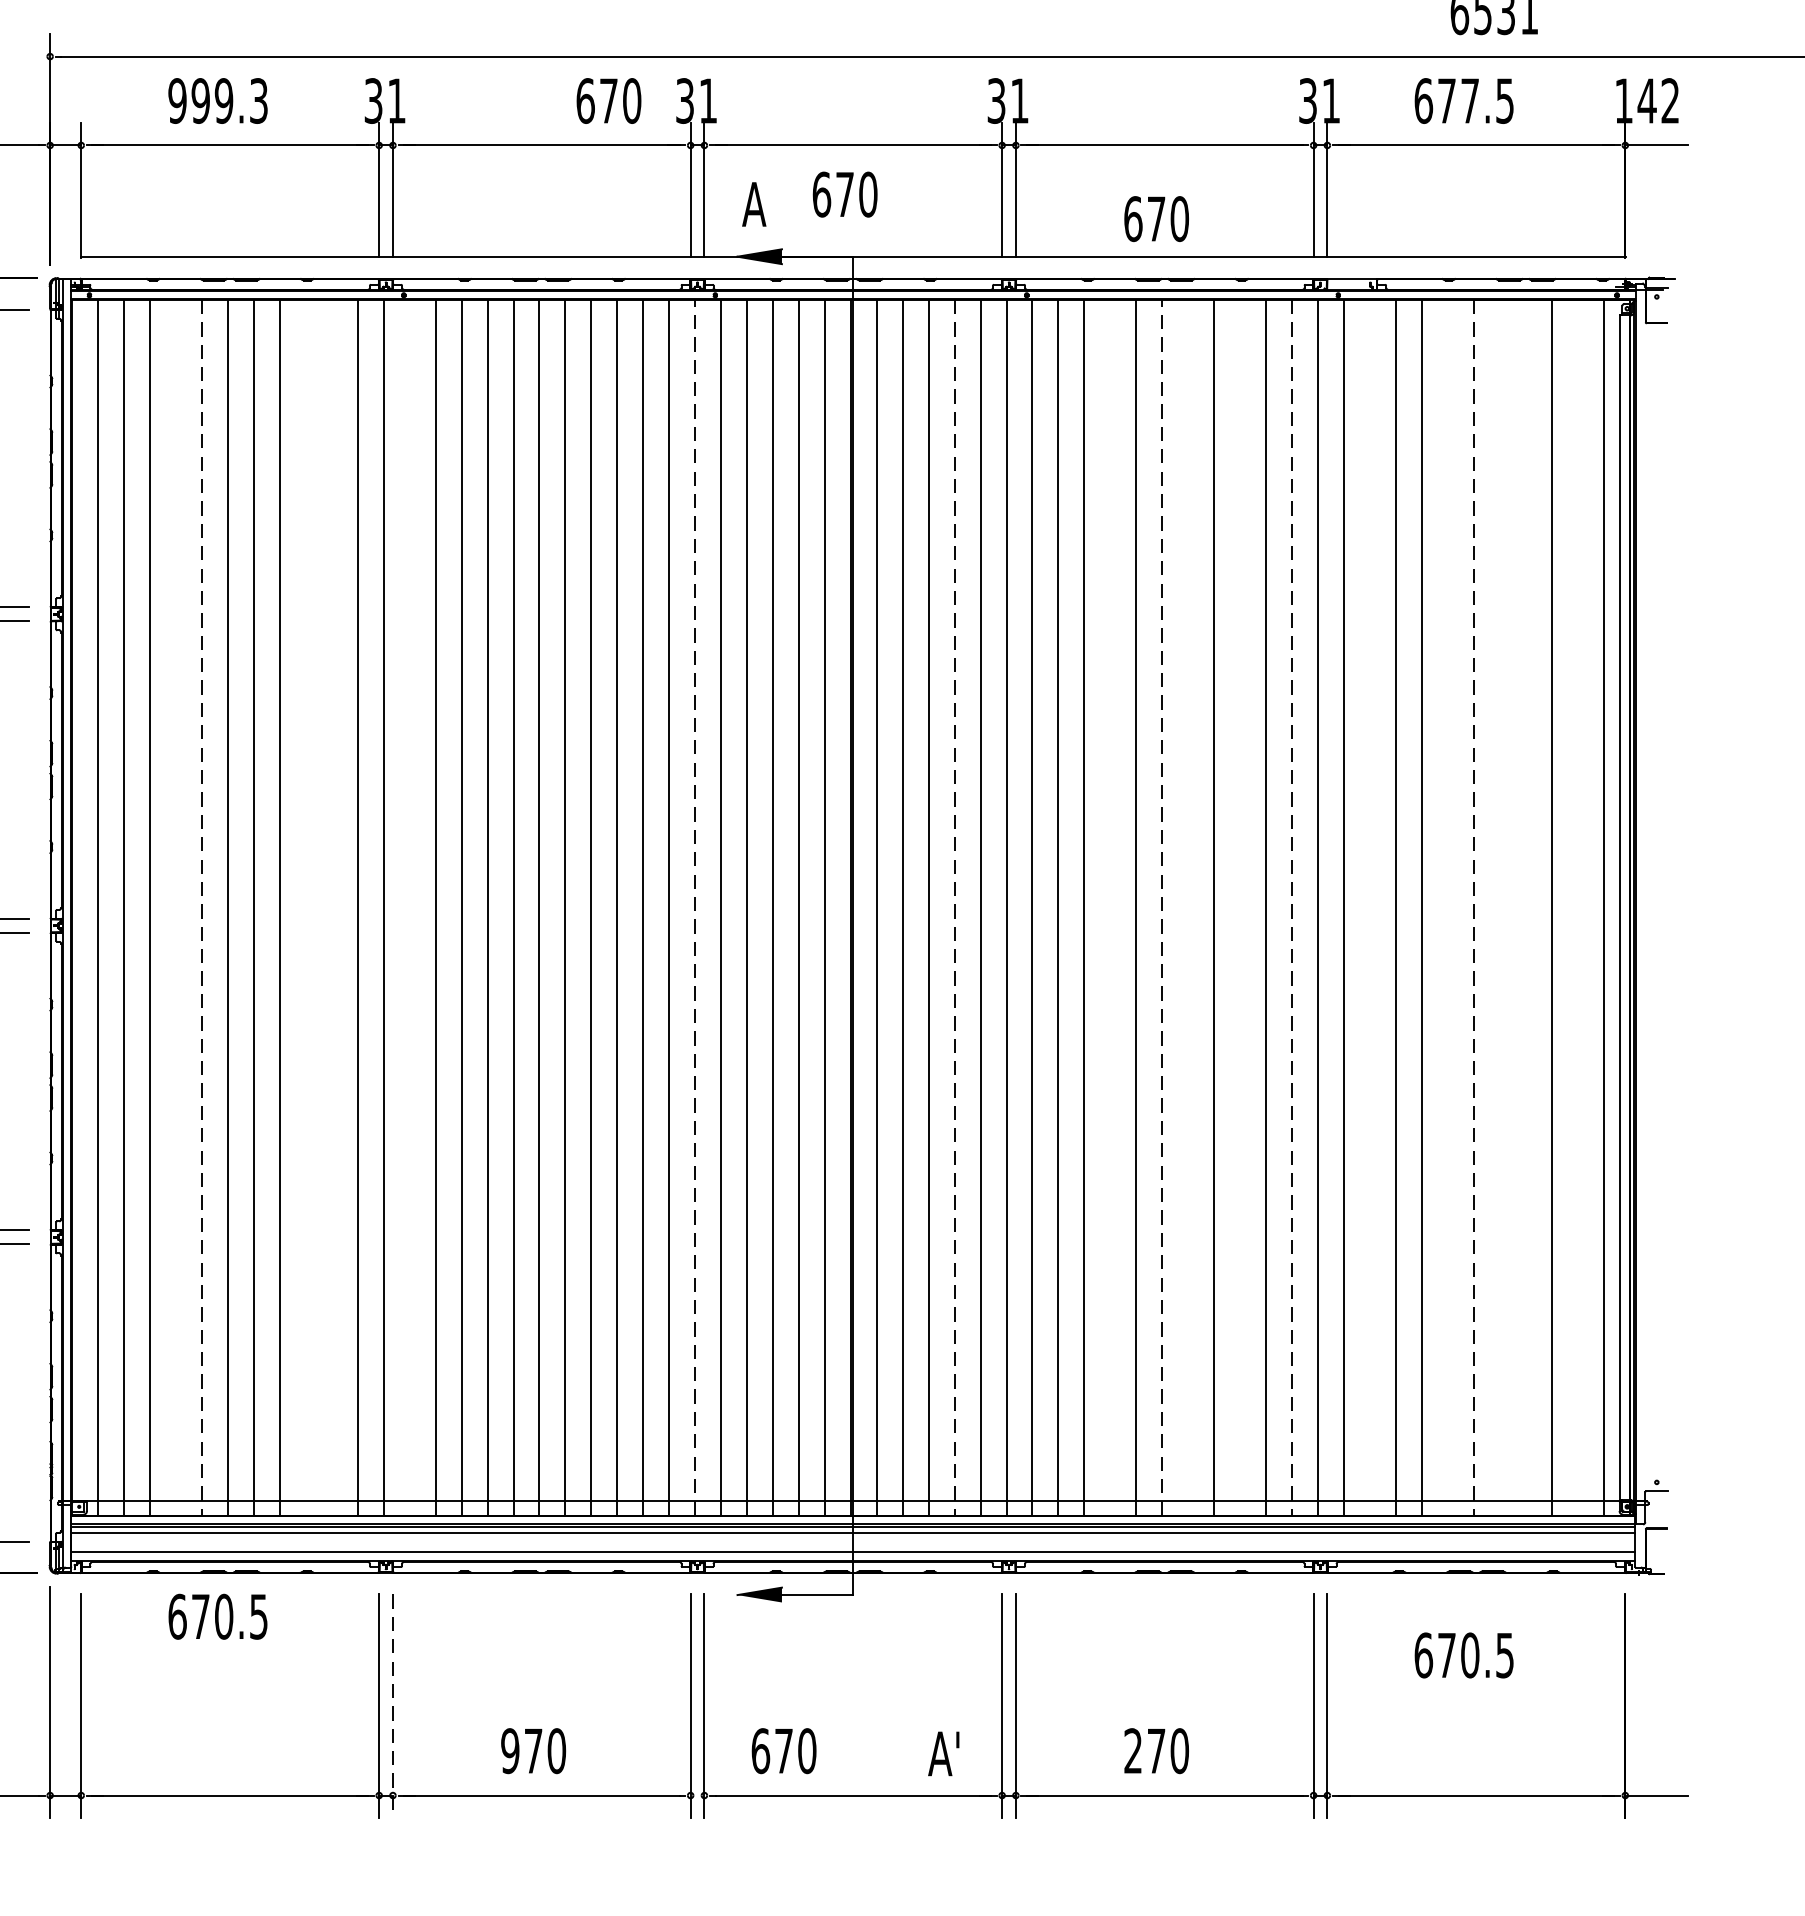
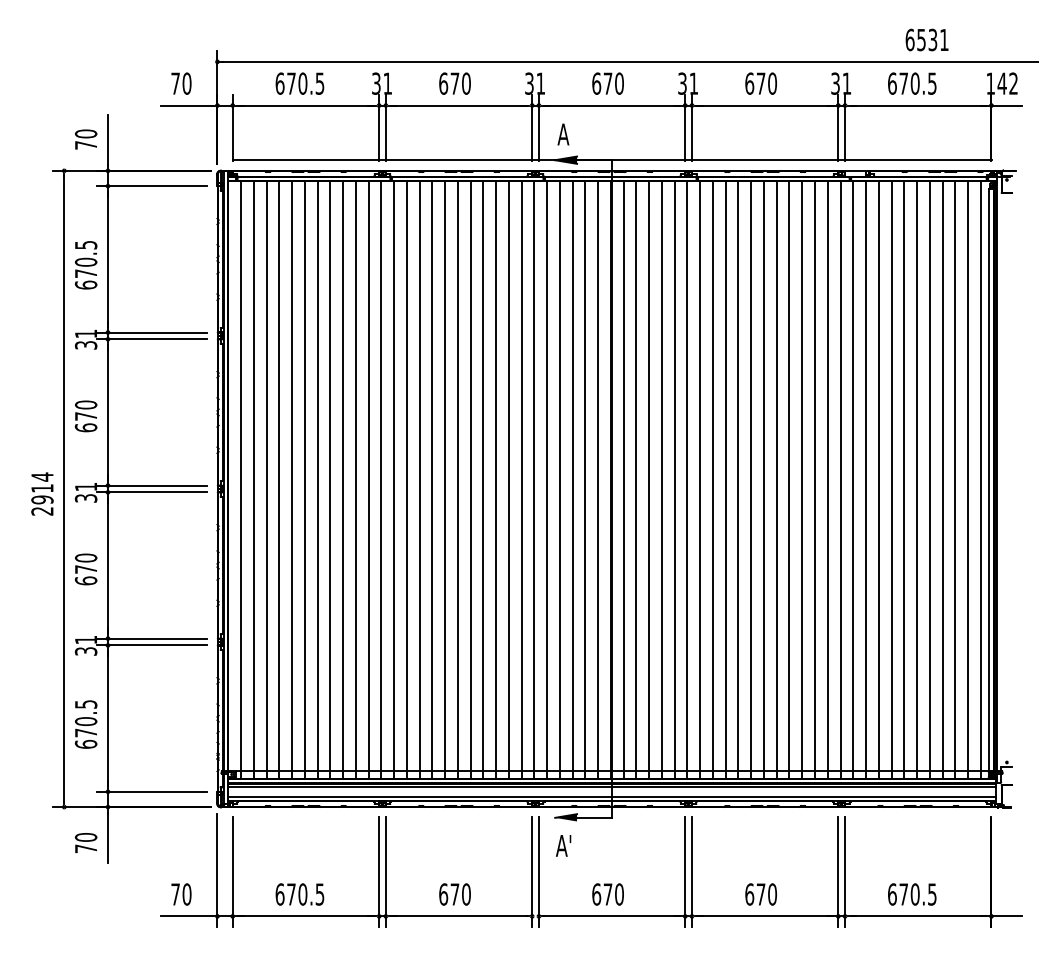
text: (217, 100) -> (299, 83), 999.3 -> 670.5
text: (607, 100) -> (454, 83), moved
text: (1468, 100) -> (914, 83), 677.5 -> 670.5
text: (843, 194) -> (607, 83), moved
text: (1155, 218) -> (760, 83), moved
line: (176, 906) -> (279, 479), added
line: (306, 906) -> (343, 479), added
line: (331, 906) -> (355, 479), added
line: (410, 906) -> (394, 479), added
line: (1110, 906) -> (738, 479), added
line: (1187, 906) -> (776, 479), added
line: (1240, 906) -> (802, 479), added
line: (1368, 906) -> (865, 479), added
line: (1448, 906) -> (904, 479), added
line: (1499, 906) -> (929, 479), added
line: (1525, 906) -> (942, 479), added
line: (1578, 906) -> (968, 479), added
line: (202, 908) -> (292, 480), dashed -> solid
line: (695, 908) -> (534, 480), dashed -> solid
line: (953, 908) -> (661, 480), dashed -> solid
line: (1161, 908) -> (763, 480), dashed -> solid
line: (1291, 908) -> (827, 480), dashed -> solid
line: (1474, 908) -> (917, 480), dashed -> solid
text: (217, 1616) -> (299, 894), moved
text: (1464, 1655) -> (912, 894), moved
line: (392, 1706) -> (385, 872), dashed -> solid
text: (510, 1751) -> (443, 894), 970 -> 670
text: (782, 1751) -> (607, 894), moved
text: (1132, 1751) -> (749, 894), 270 -> 670
text: (943, 1753) -> (563, 845), moved

